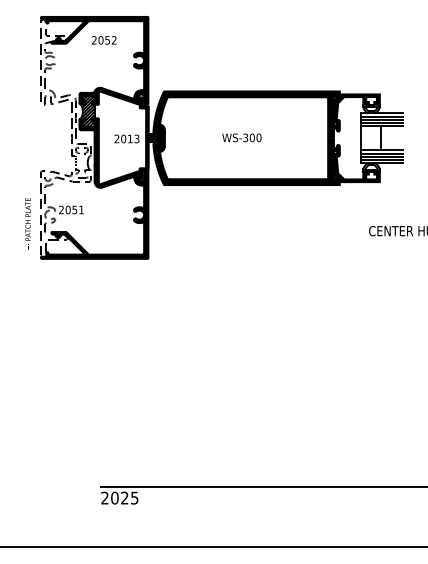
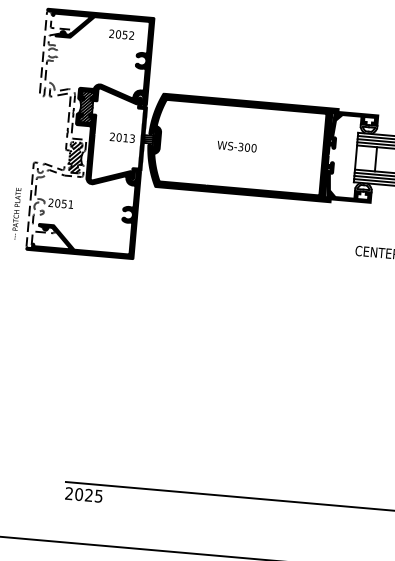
text: (104, 40) -> (121, 34), moved
hatch: (82, 162) -> (76, 157), added

